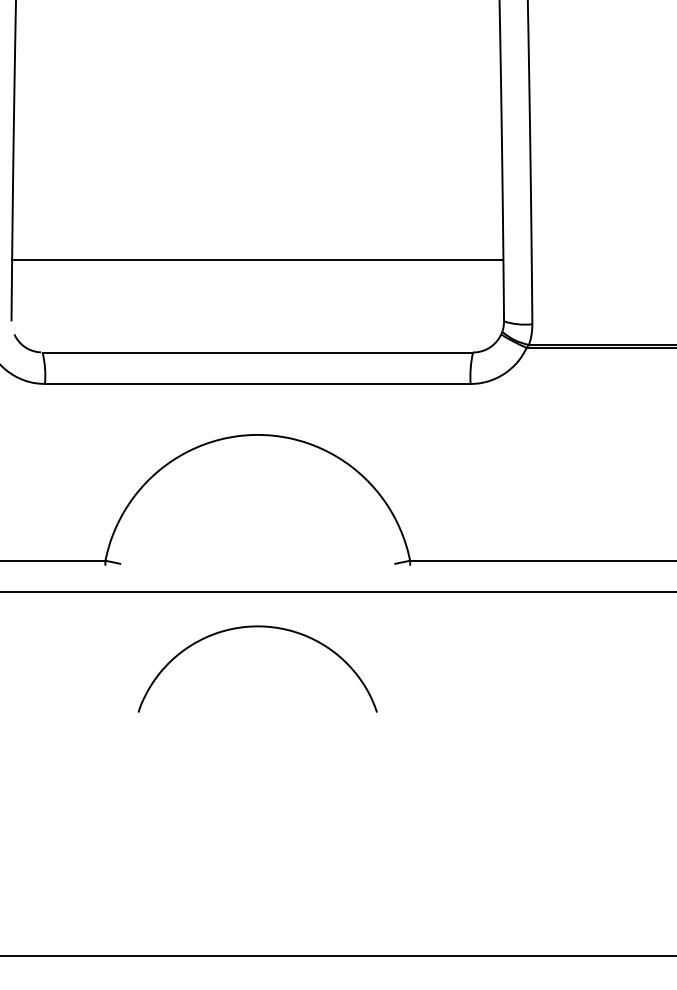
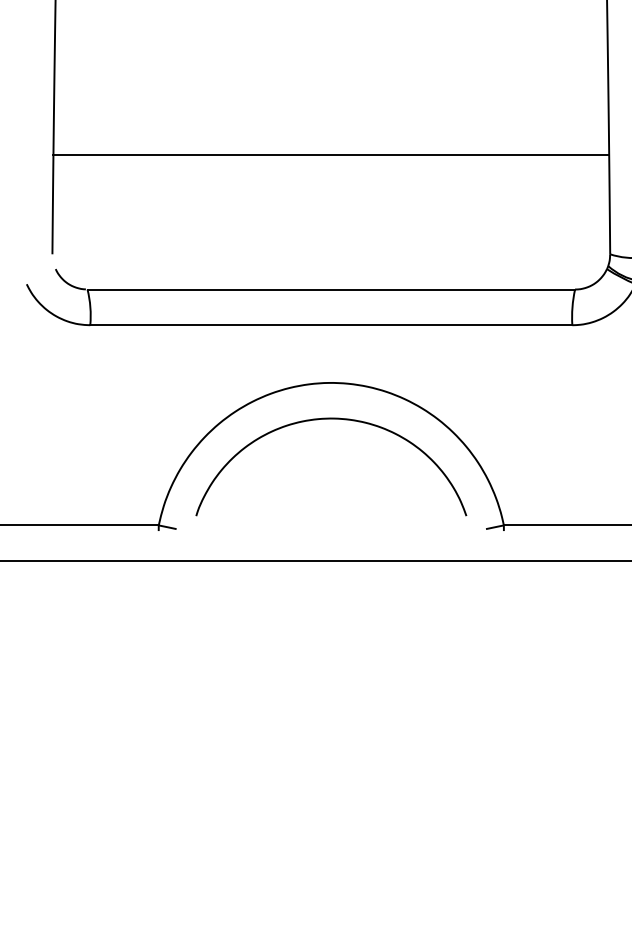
line: (257, 260) -> (330, 155), moved
curve: (257, 627) -> (330, 419), moved

